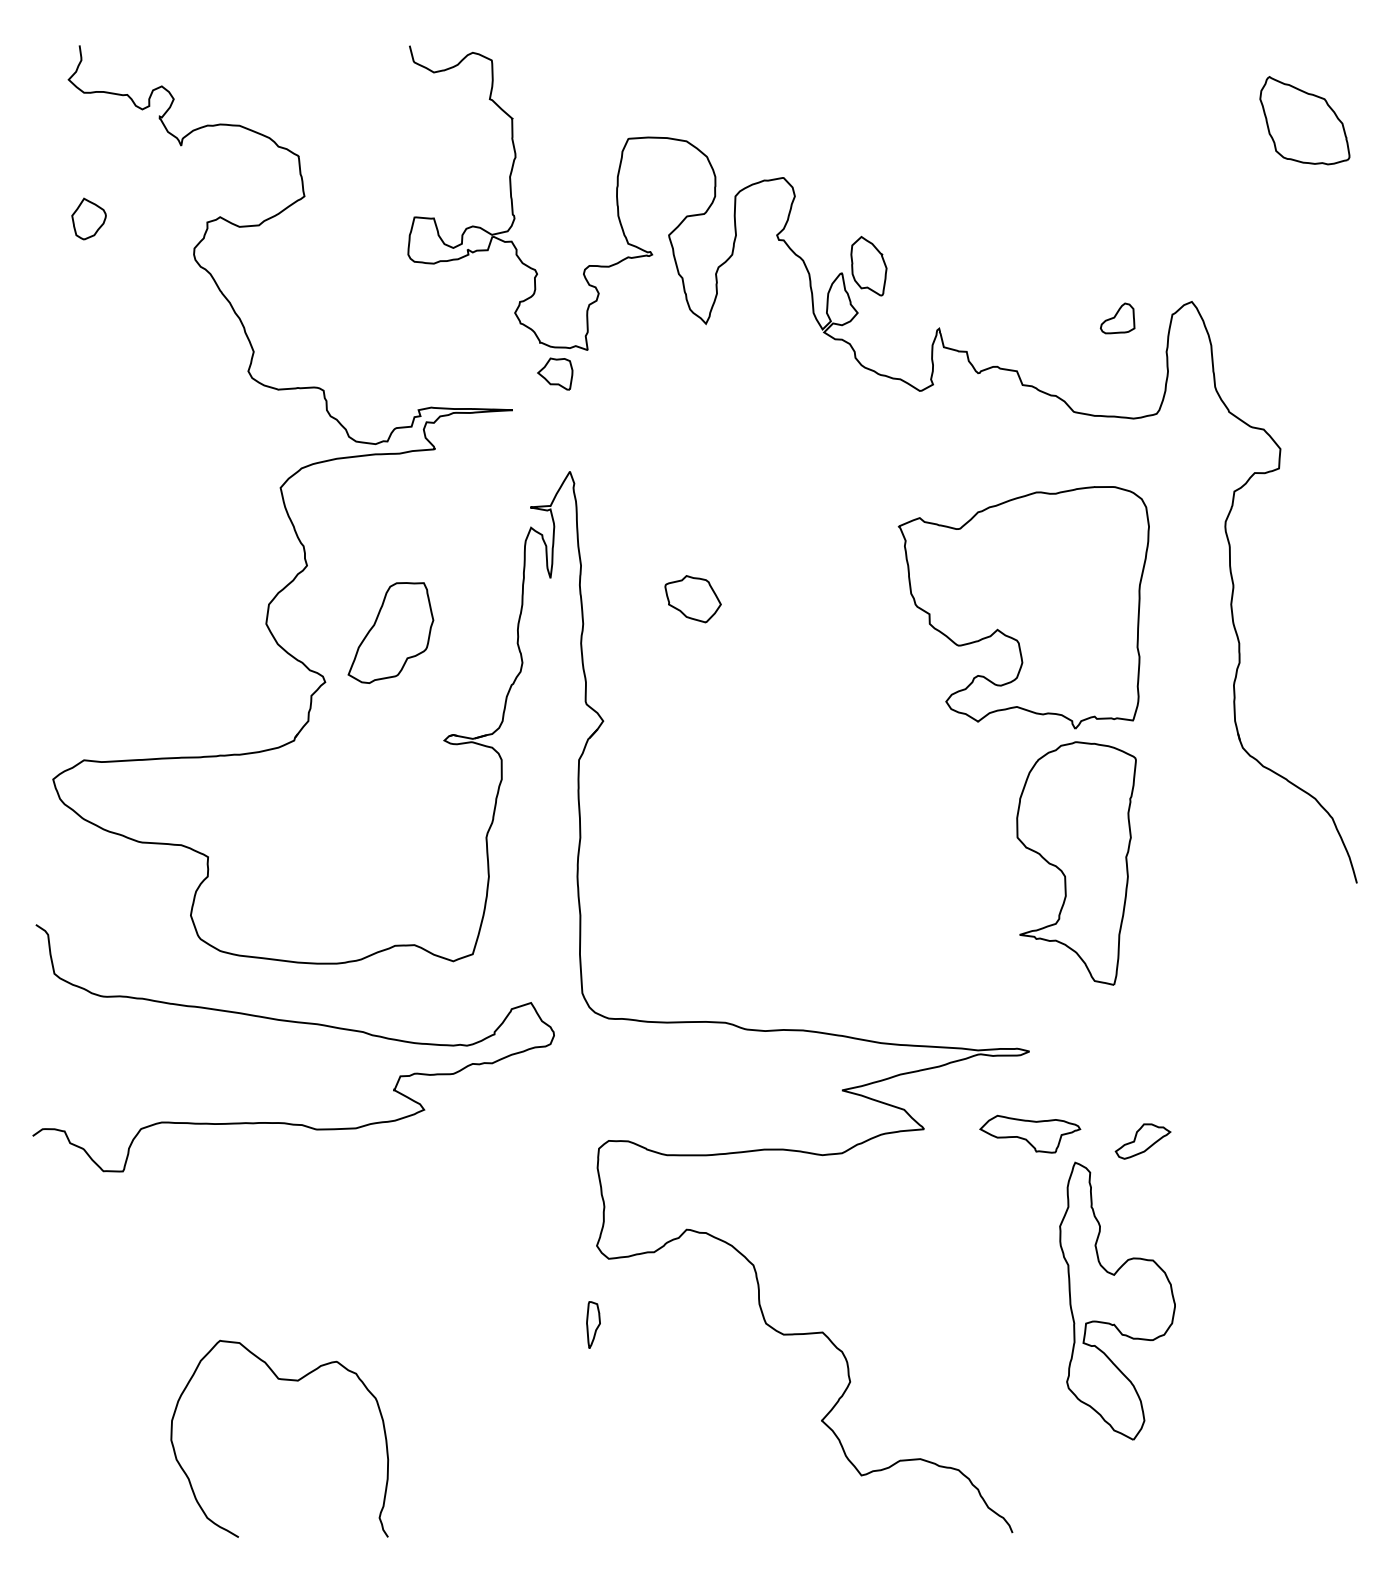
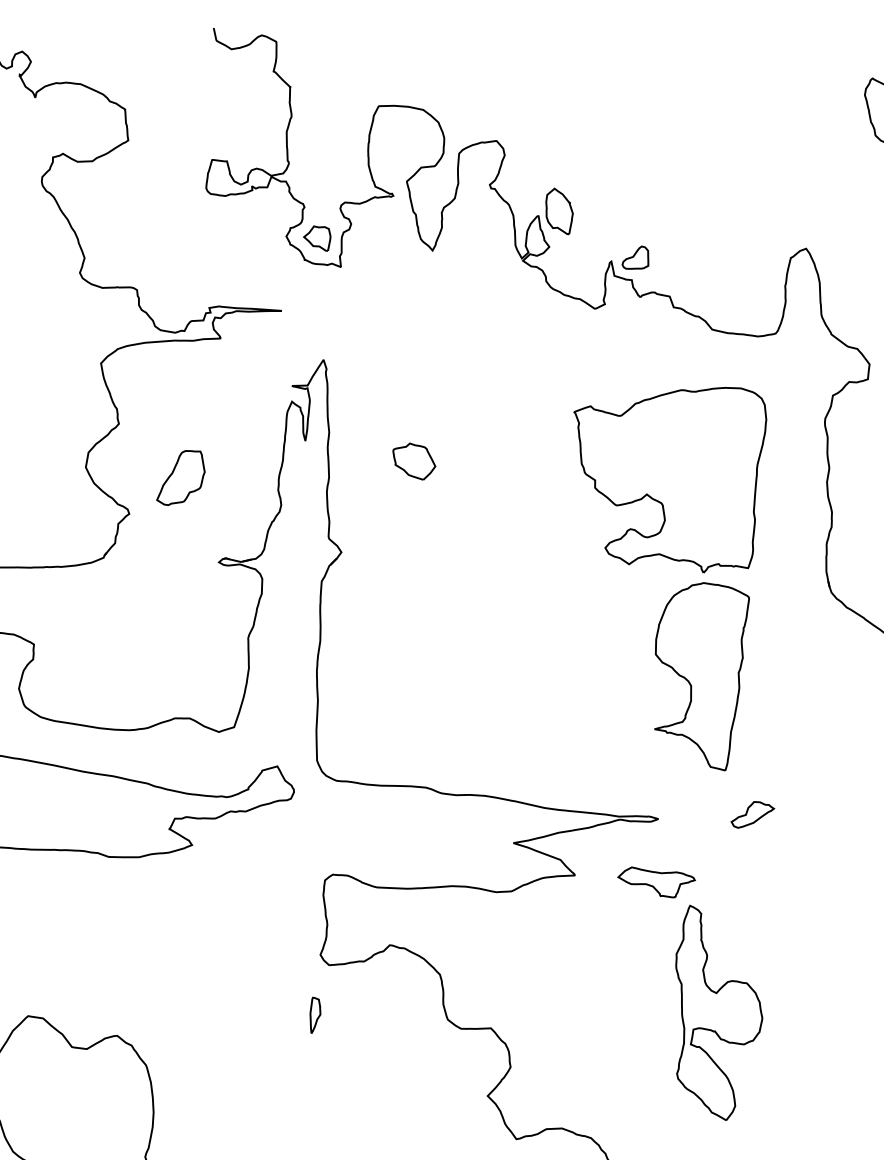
part: (1117, 318) -> (635, 257), moved
part: (555, 373) -> (317, 238), moved
part: (390, 632) -> (180, 477), size x0.71
part: (1142, 1141) -> (752, 815), moved

